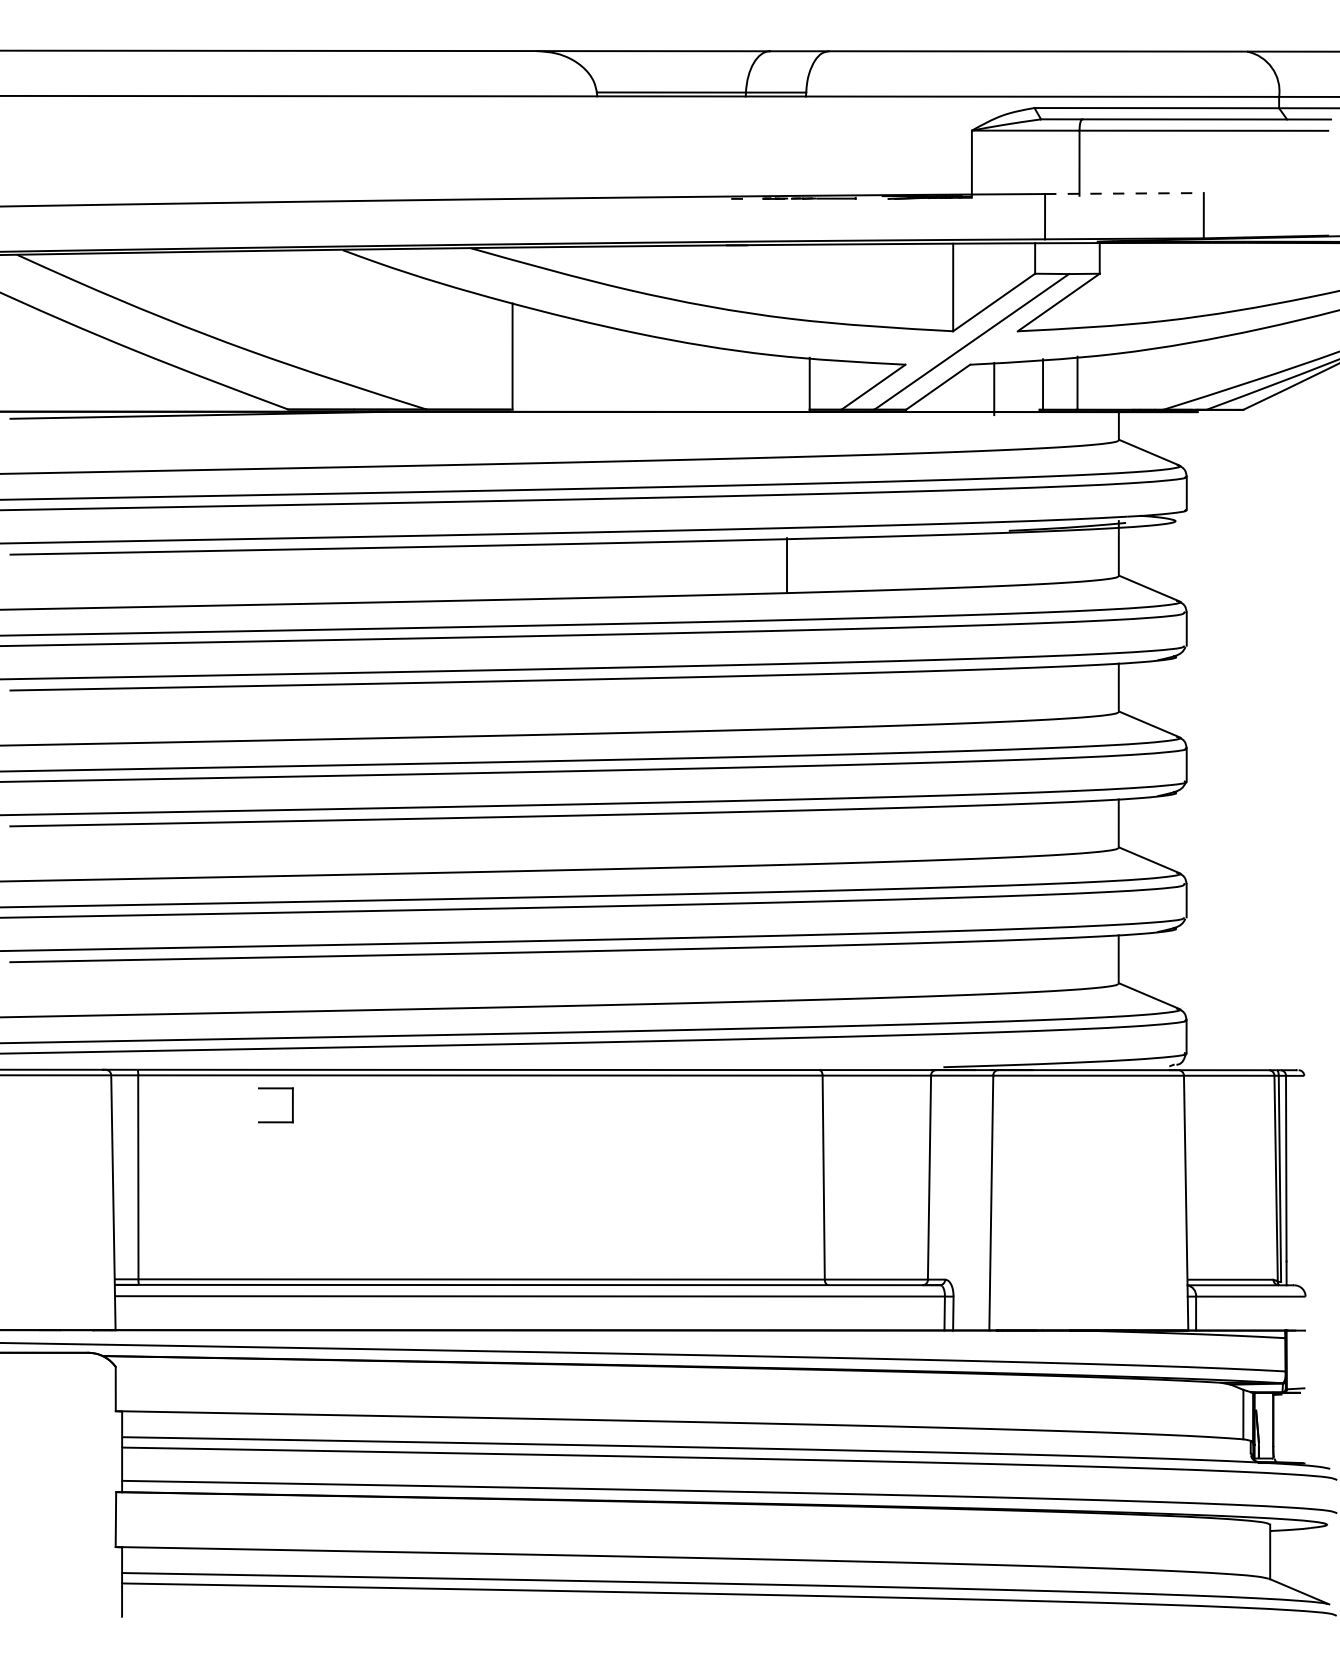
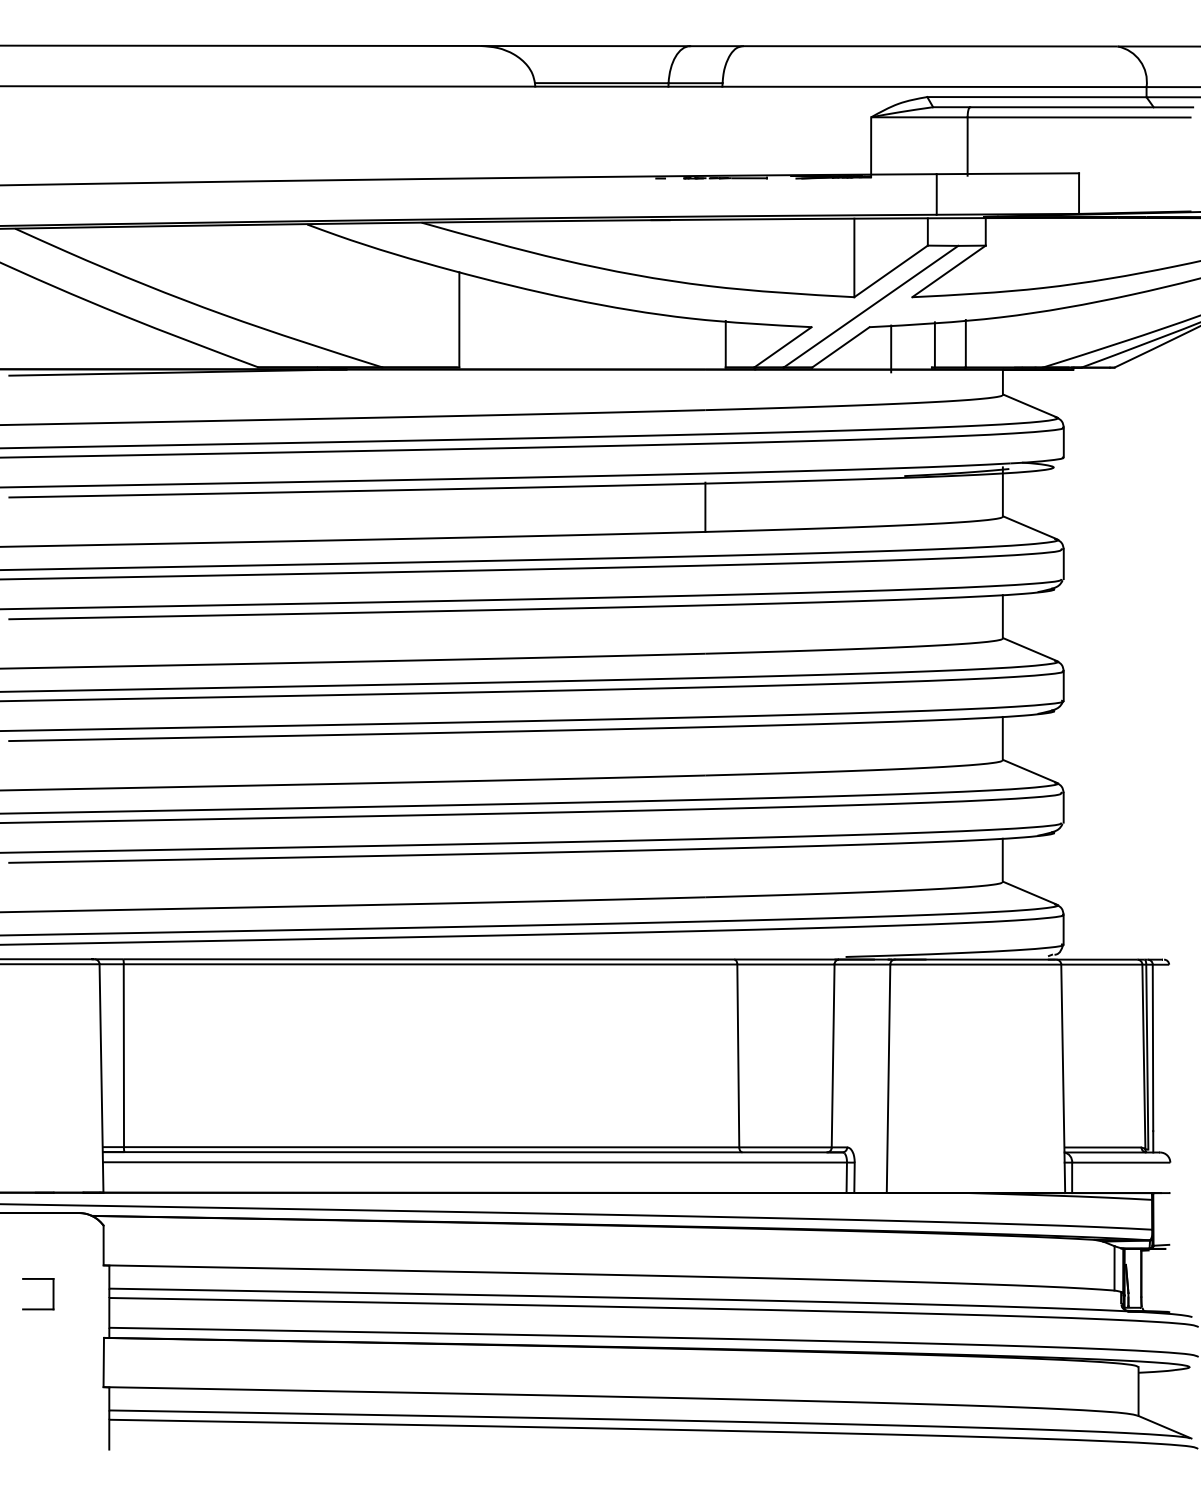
line: (1124, 193) -> (1007, 173), dashed -> solid
part: (275, 1089) -> (37, 1279), moved

